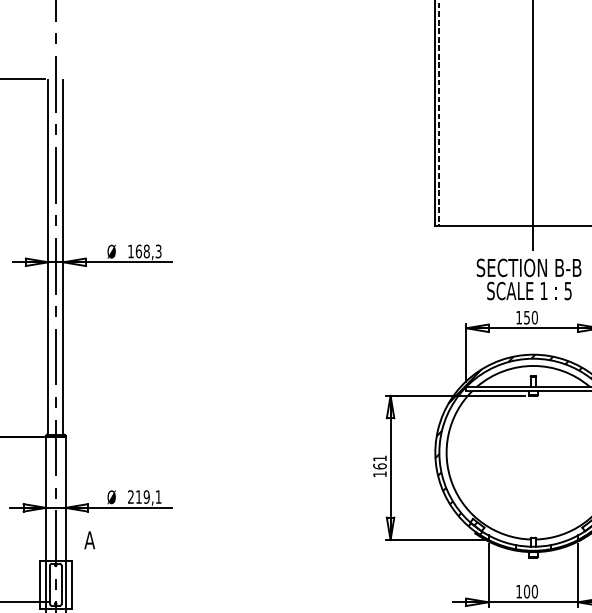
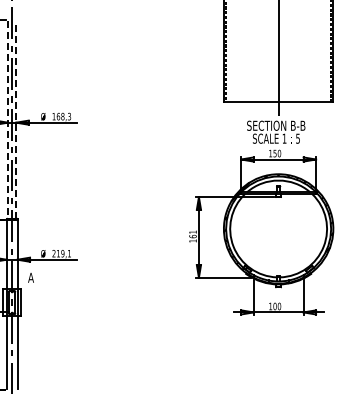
line: (47, 258) -> (7, 120), solid -> dashed
line: (63, 258) -> (16, 120), solid -> dashed

